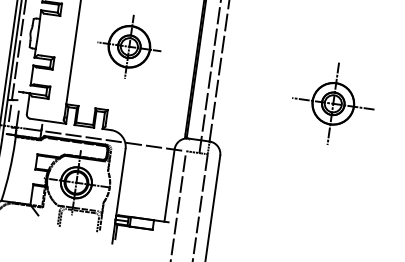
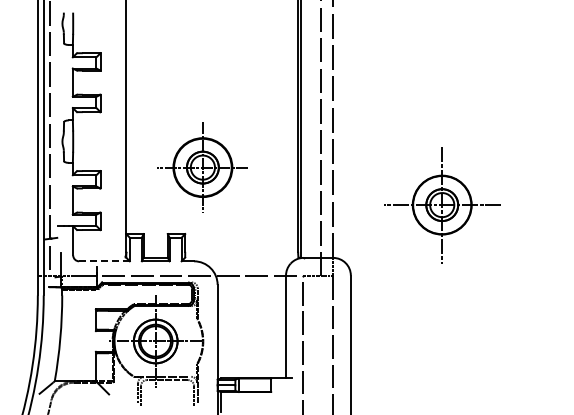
part: (129, 46) -> (202, 167), moved
part: (333, 104) -> (442, 205), moved
line: (48, 121) -> (104, 261), solid -> dashed

